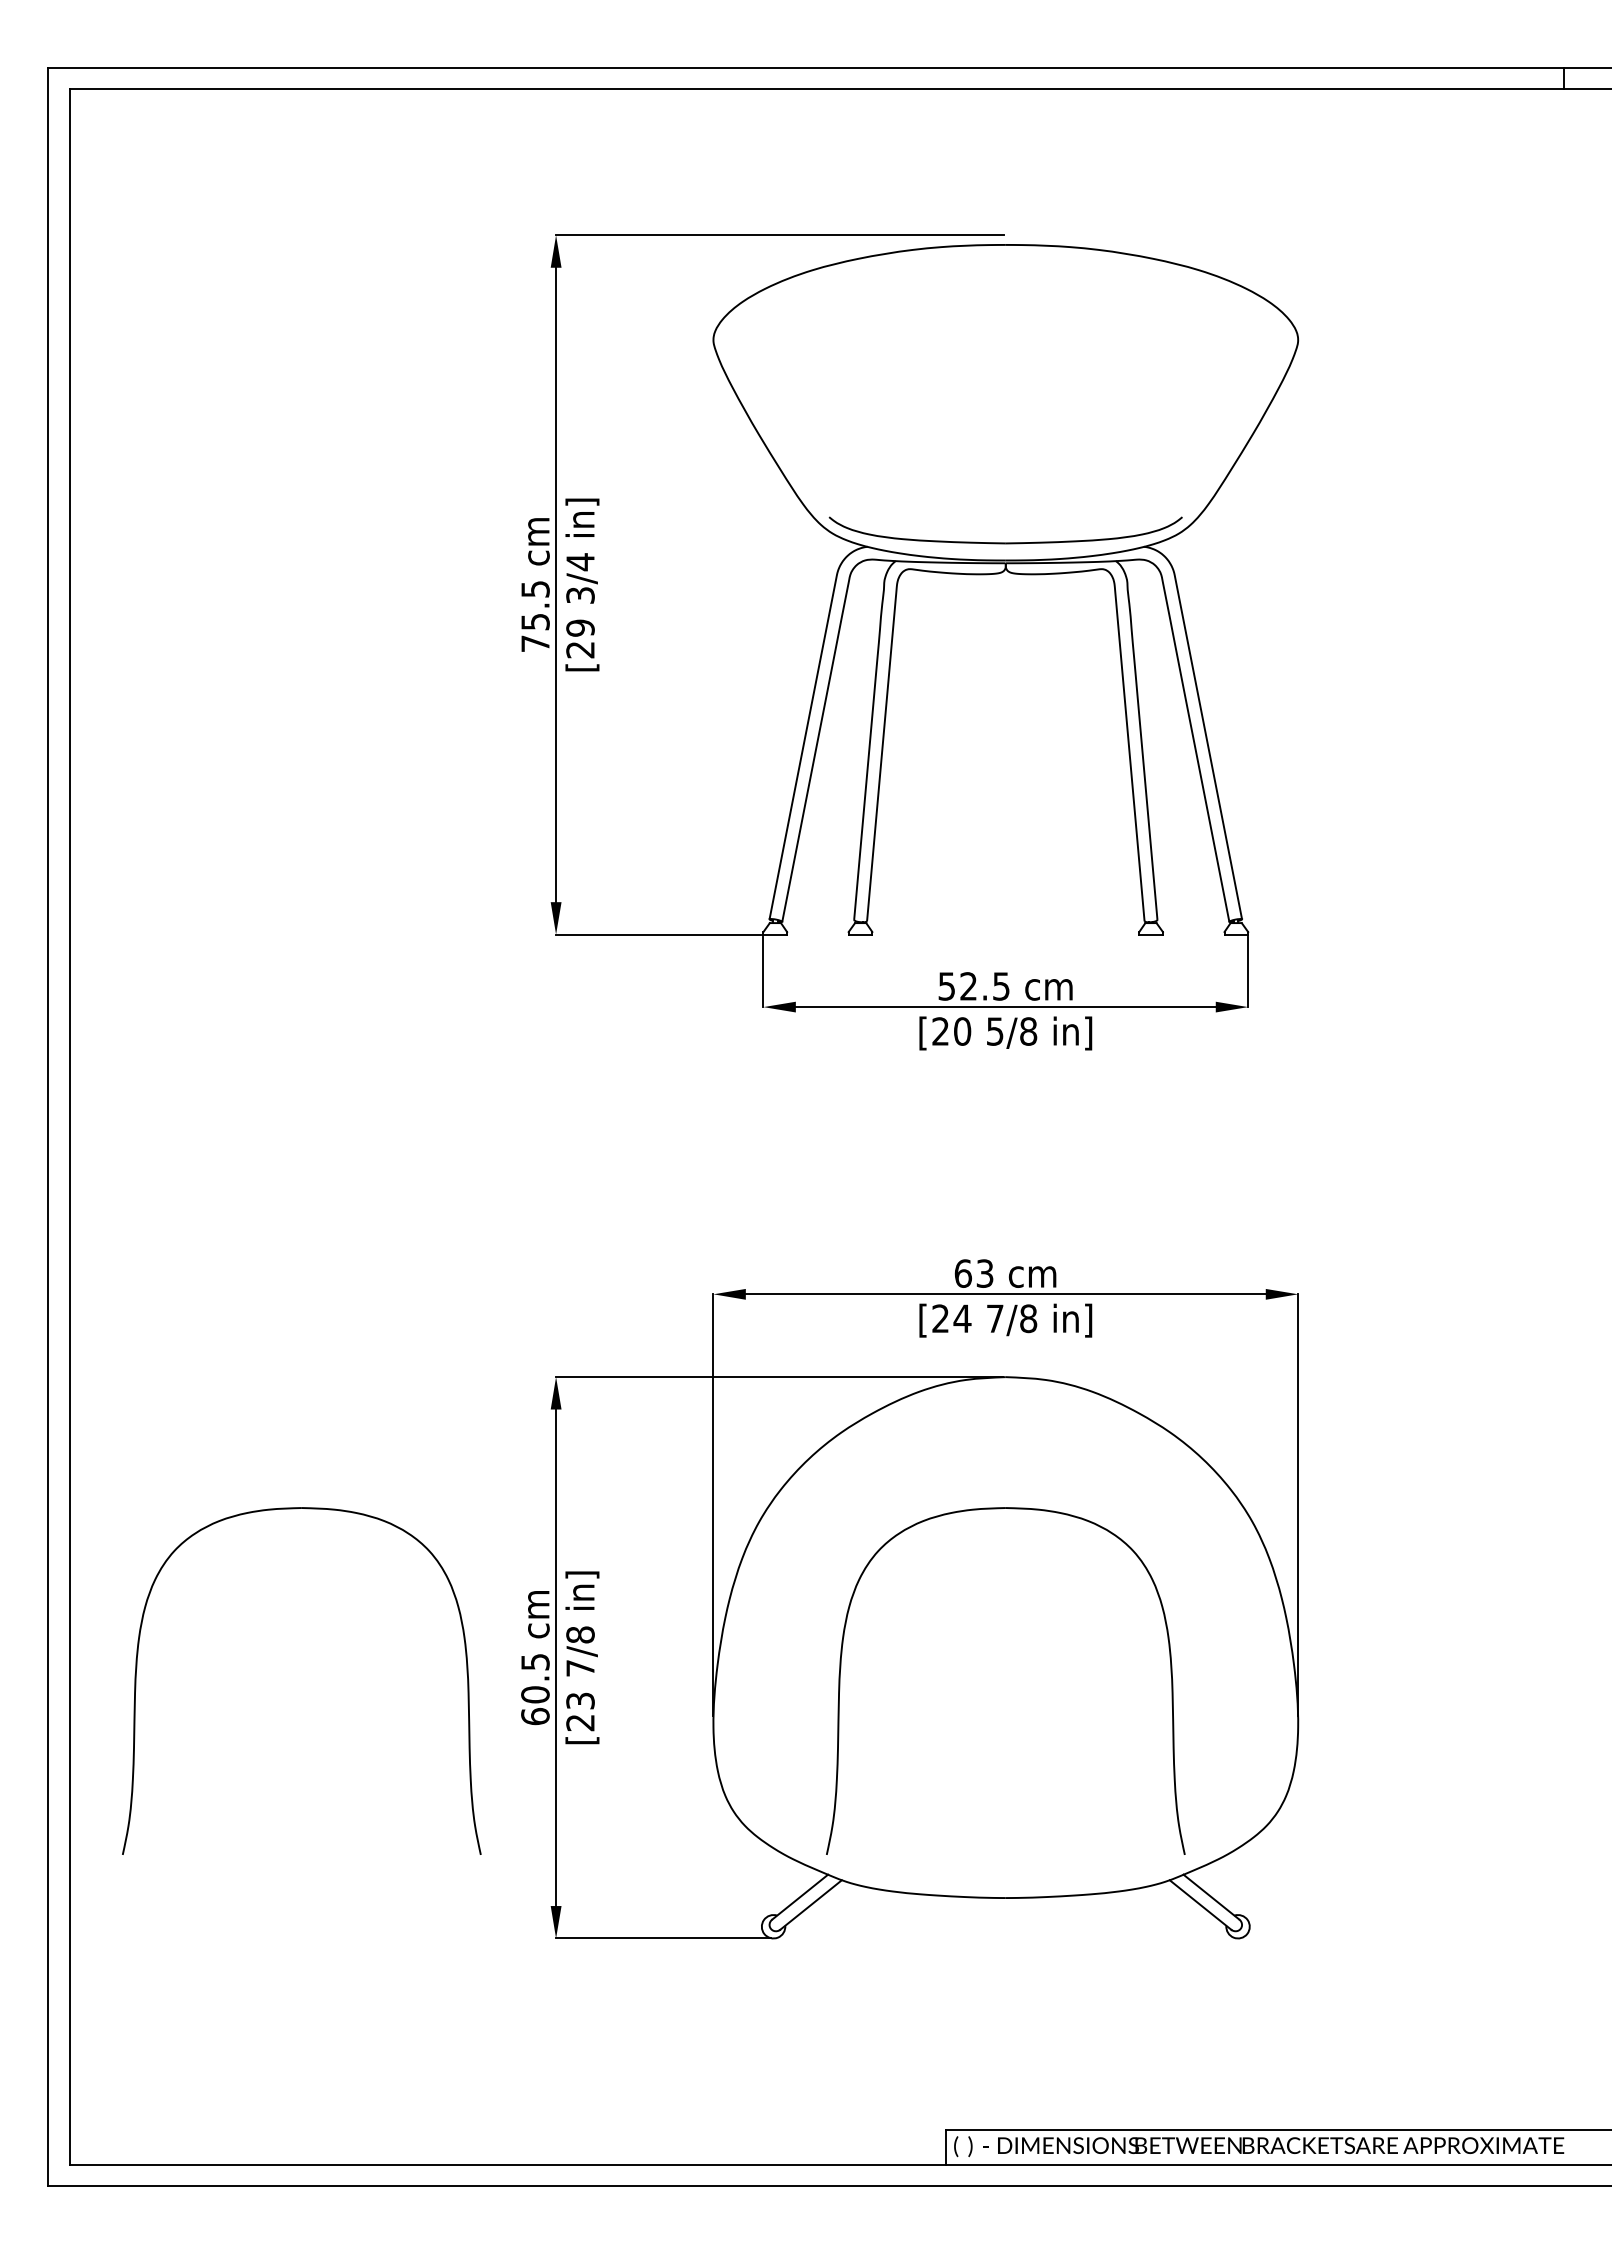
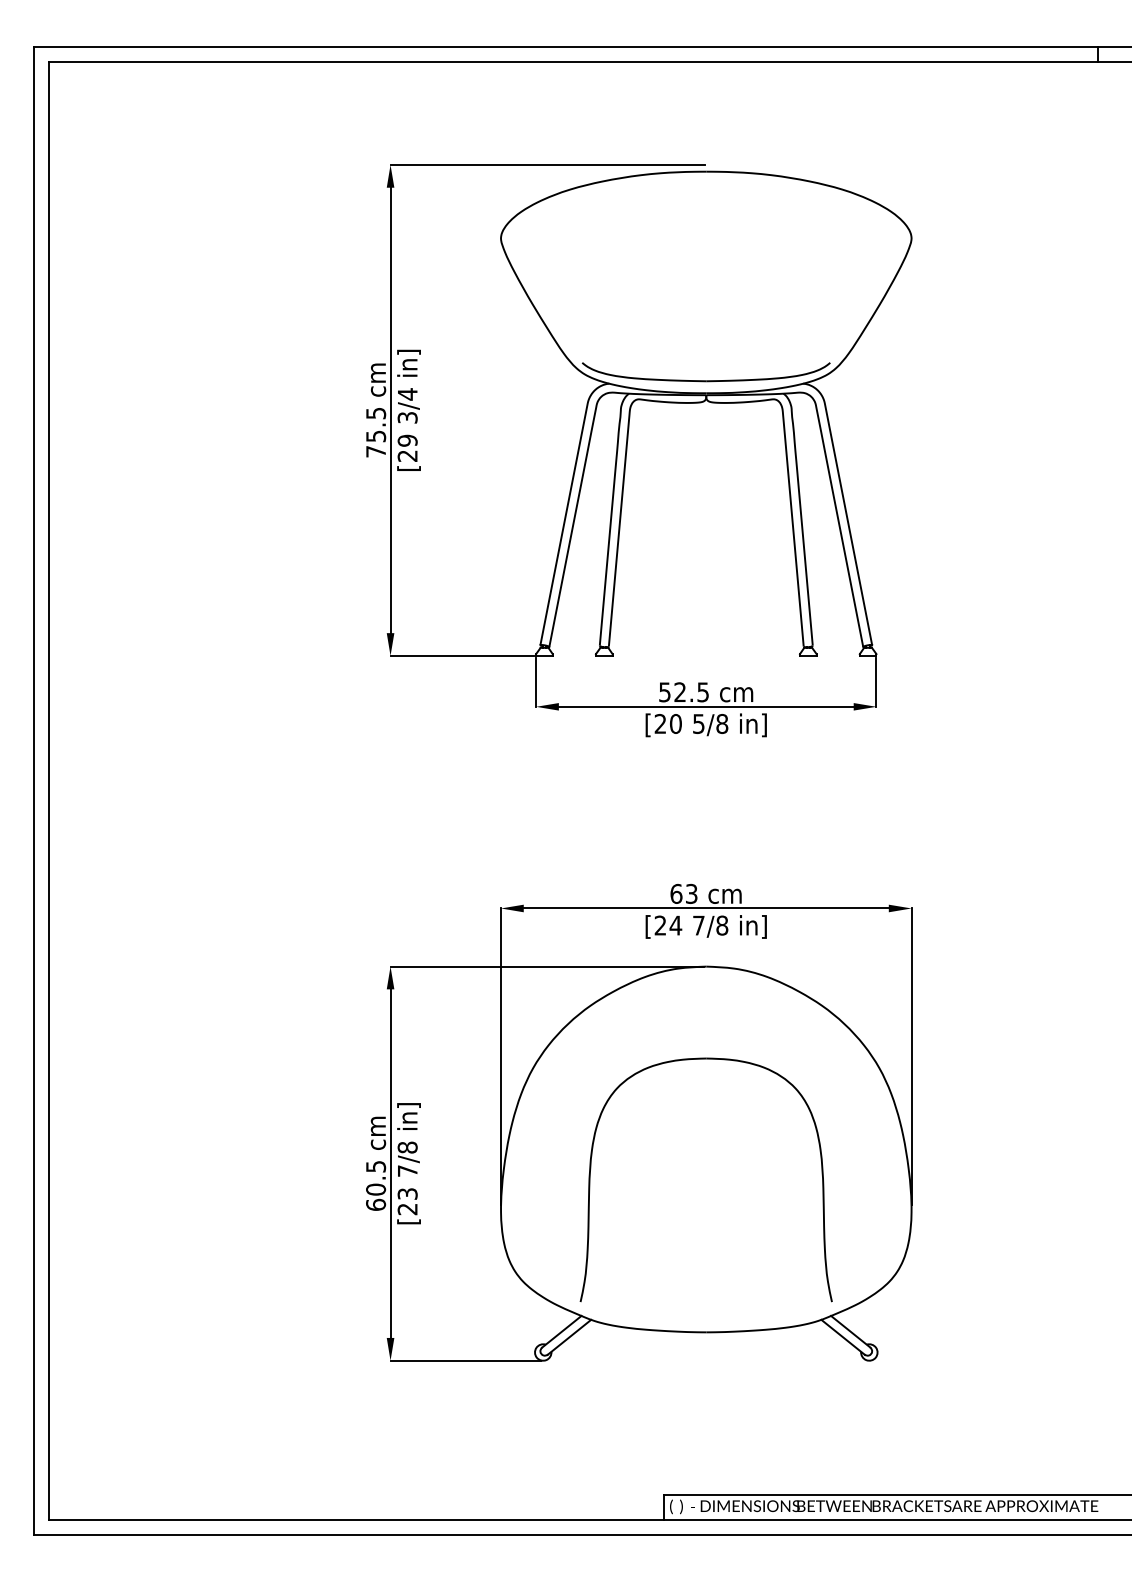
part: (137, 1668) -> (96, 1171), removed

